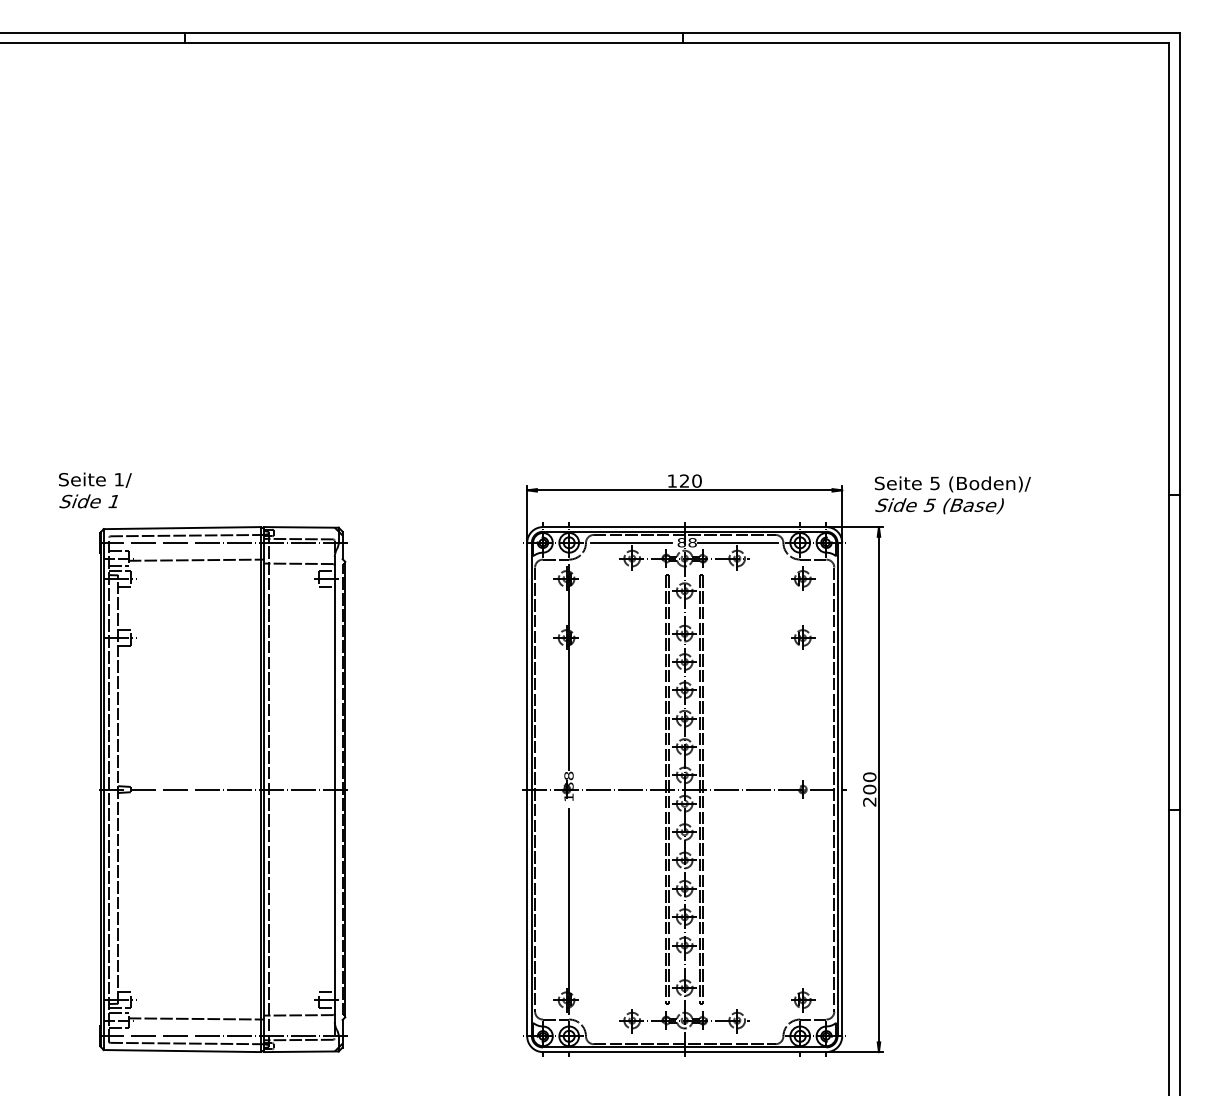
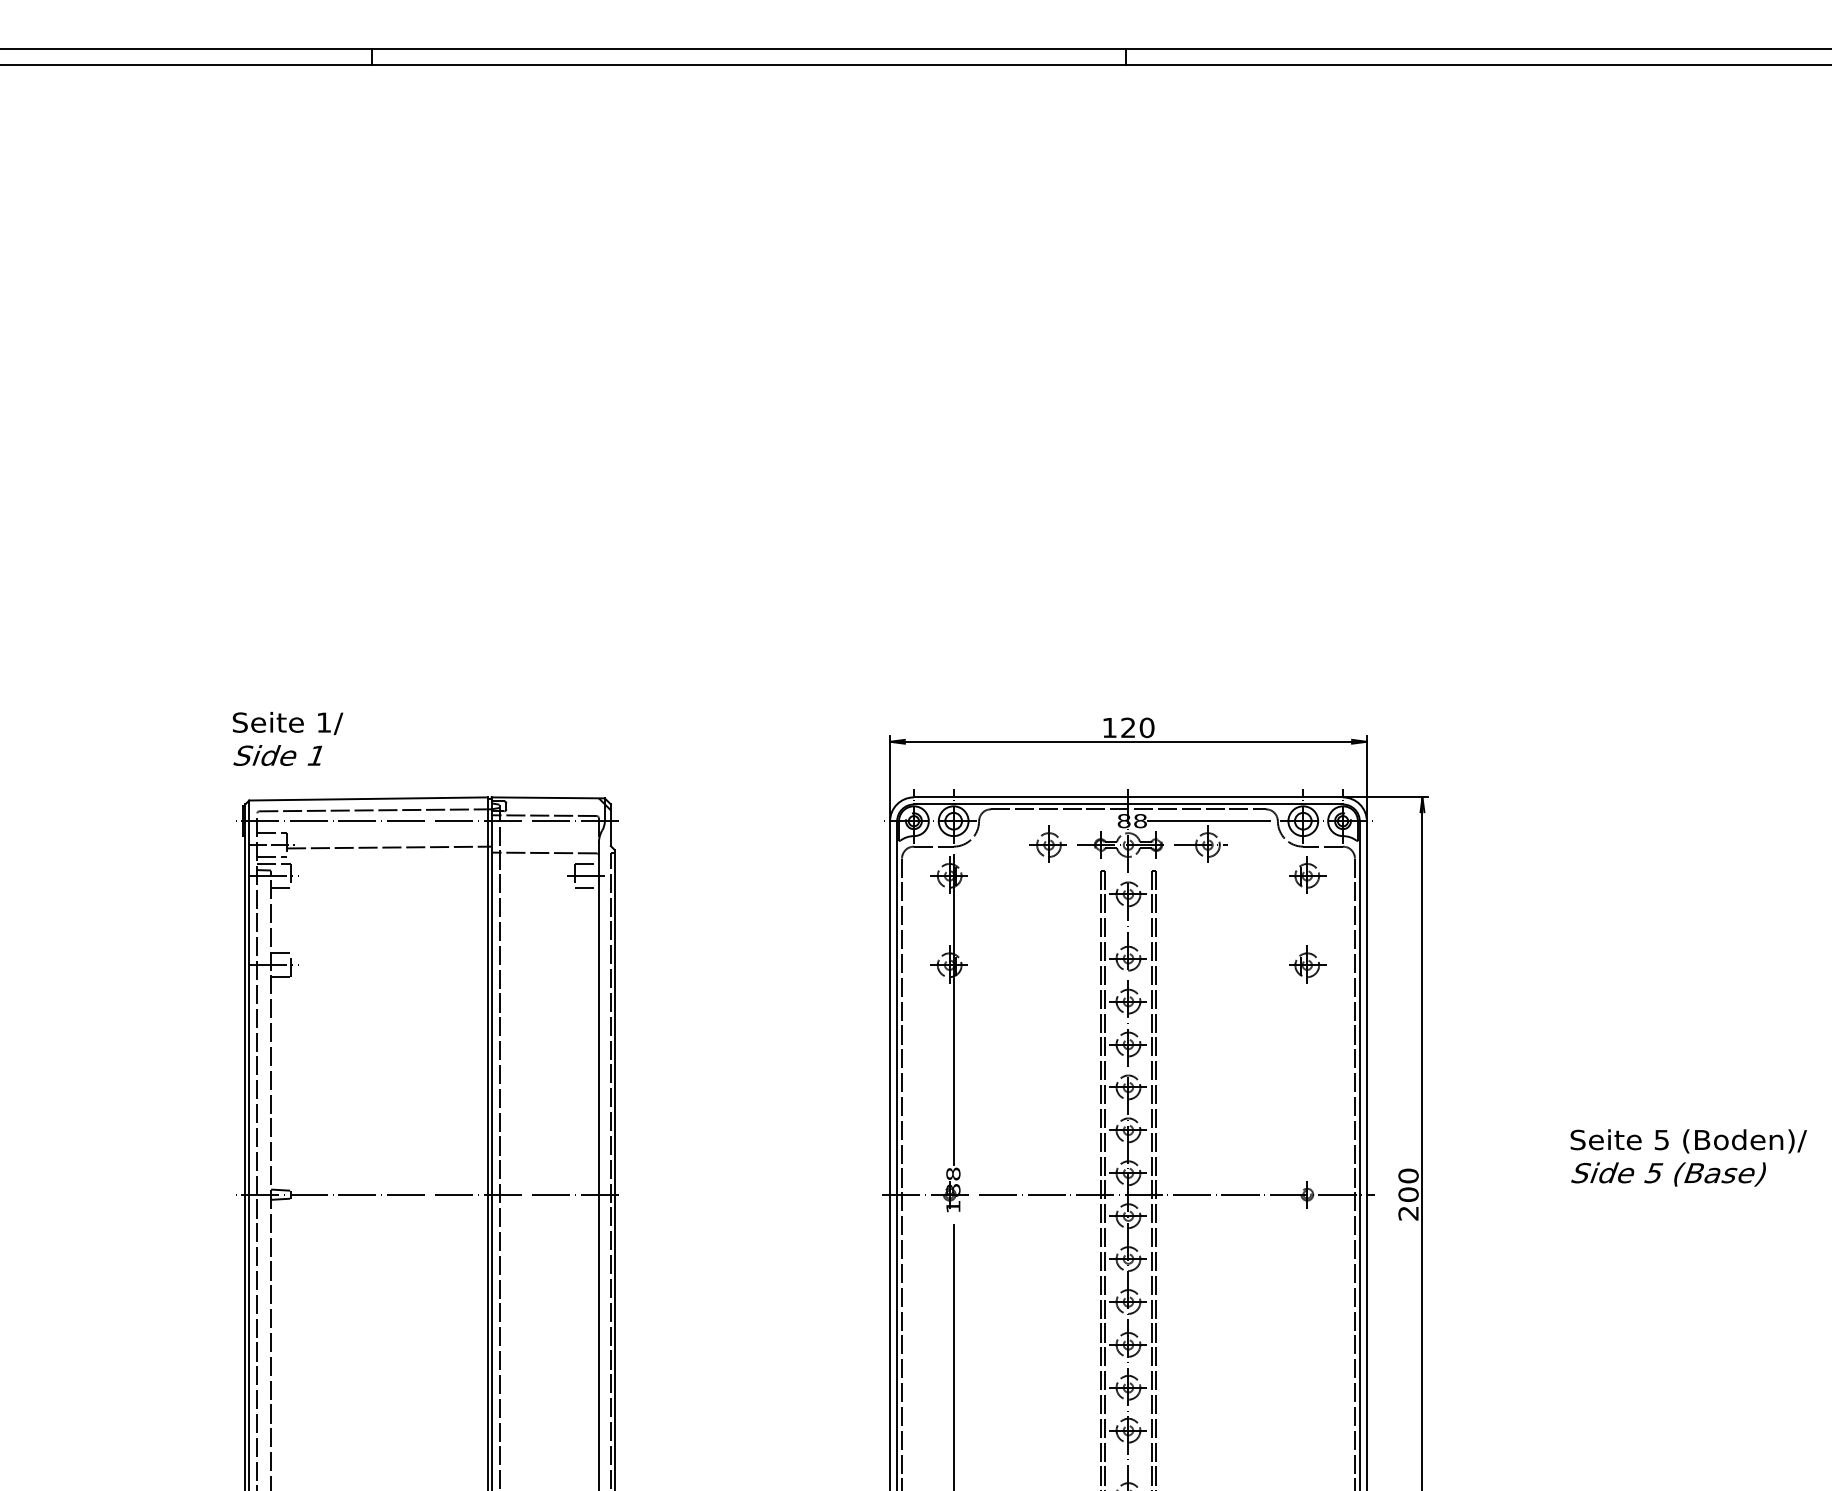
text: (95, 490) -> (288, 739), moved
text: (952, 495) -> (1688, 1158), moved
line: (631, 542) -> (1047, 820), removed

